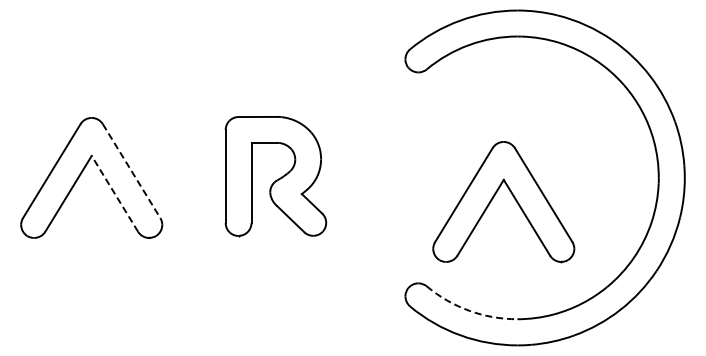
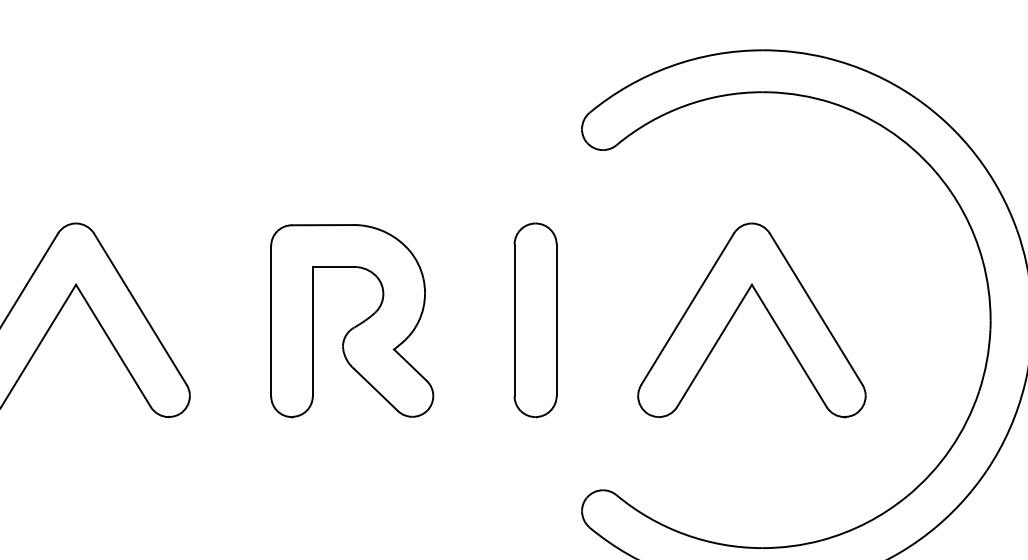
line: (131, 171) -> (140, 309), dashed -> solid
part: (275, 176) -> (351, 321), moved
part: (376, 178) -> (535, 321), added
line: (114, 193) -> (112, 345), dashed -> solid
part: (494, 197) -> (736, 313), moved
arc: (469, 310) -> (685, 534), dashed -> solid

